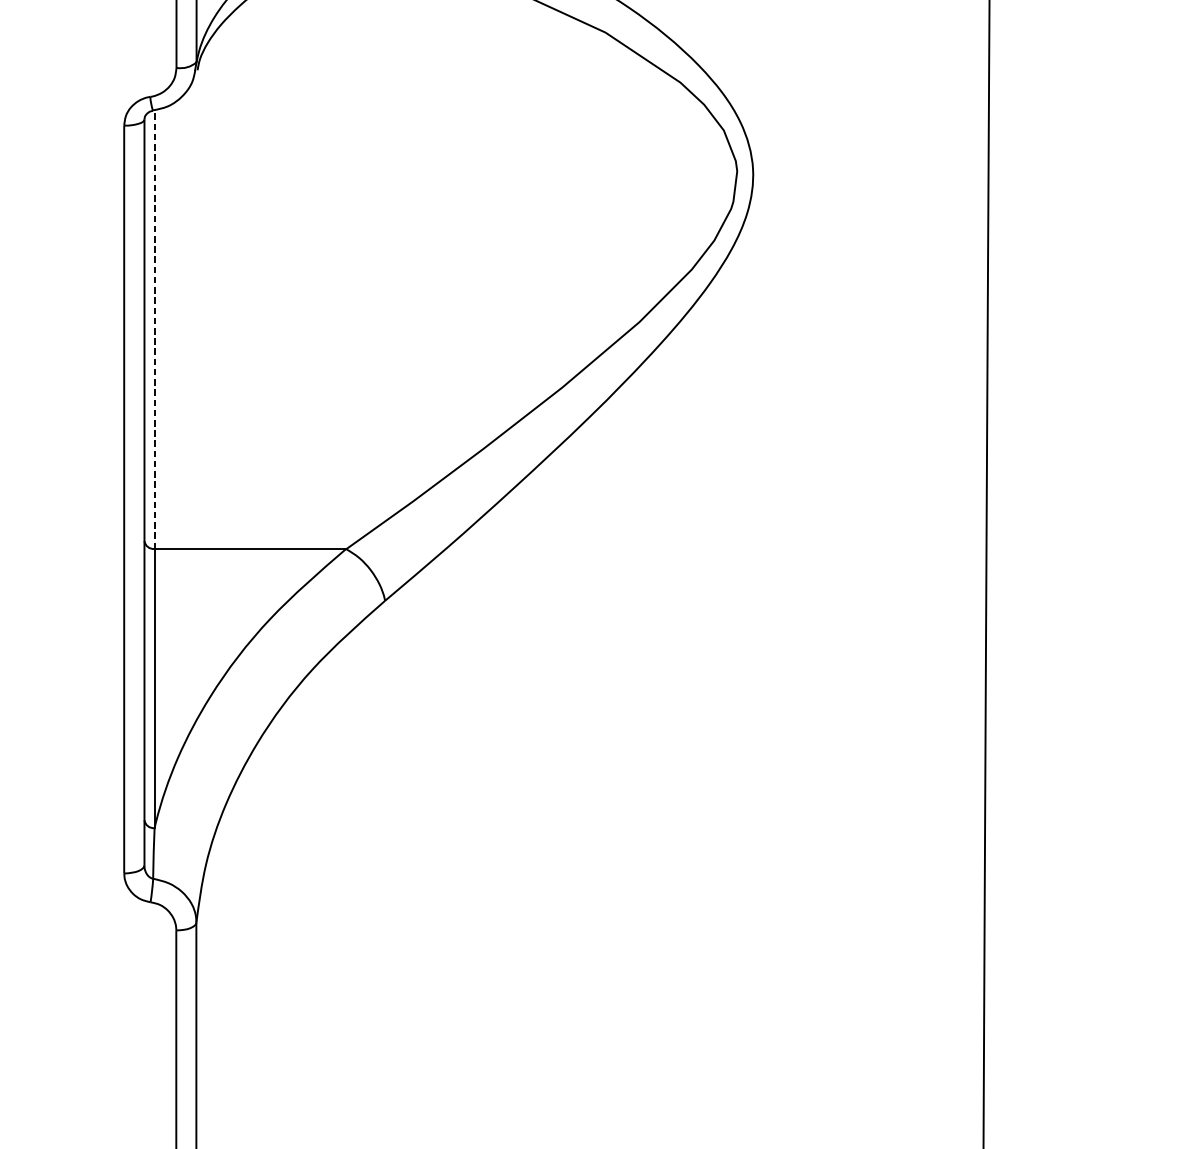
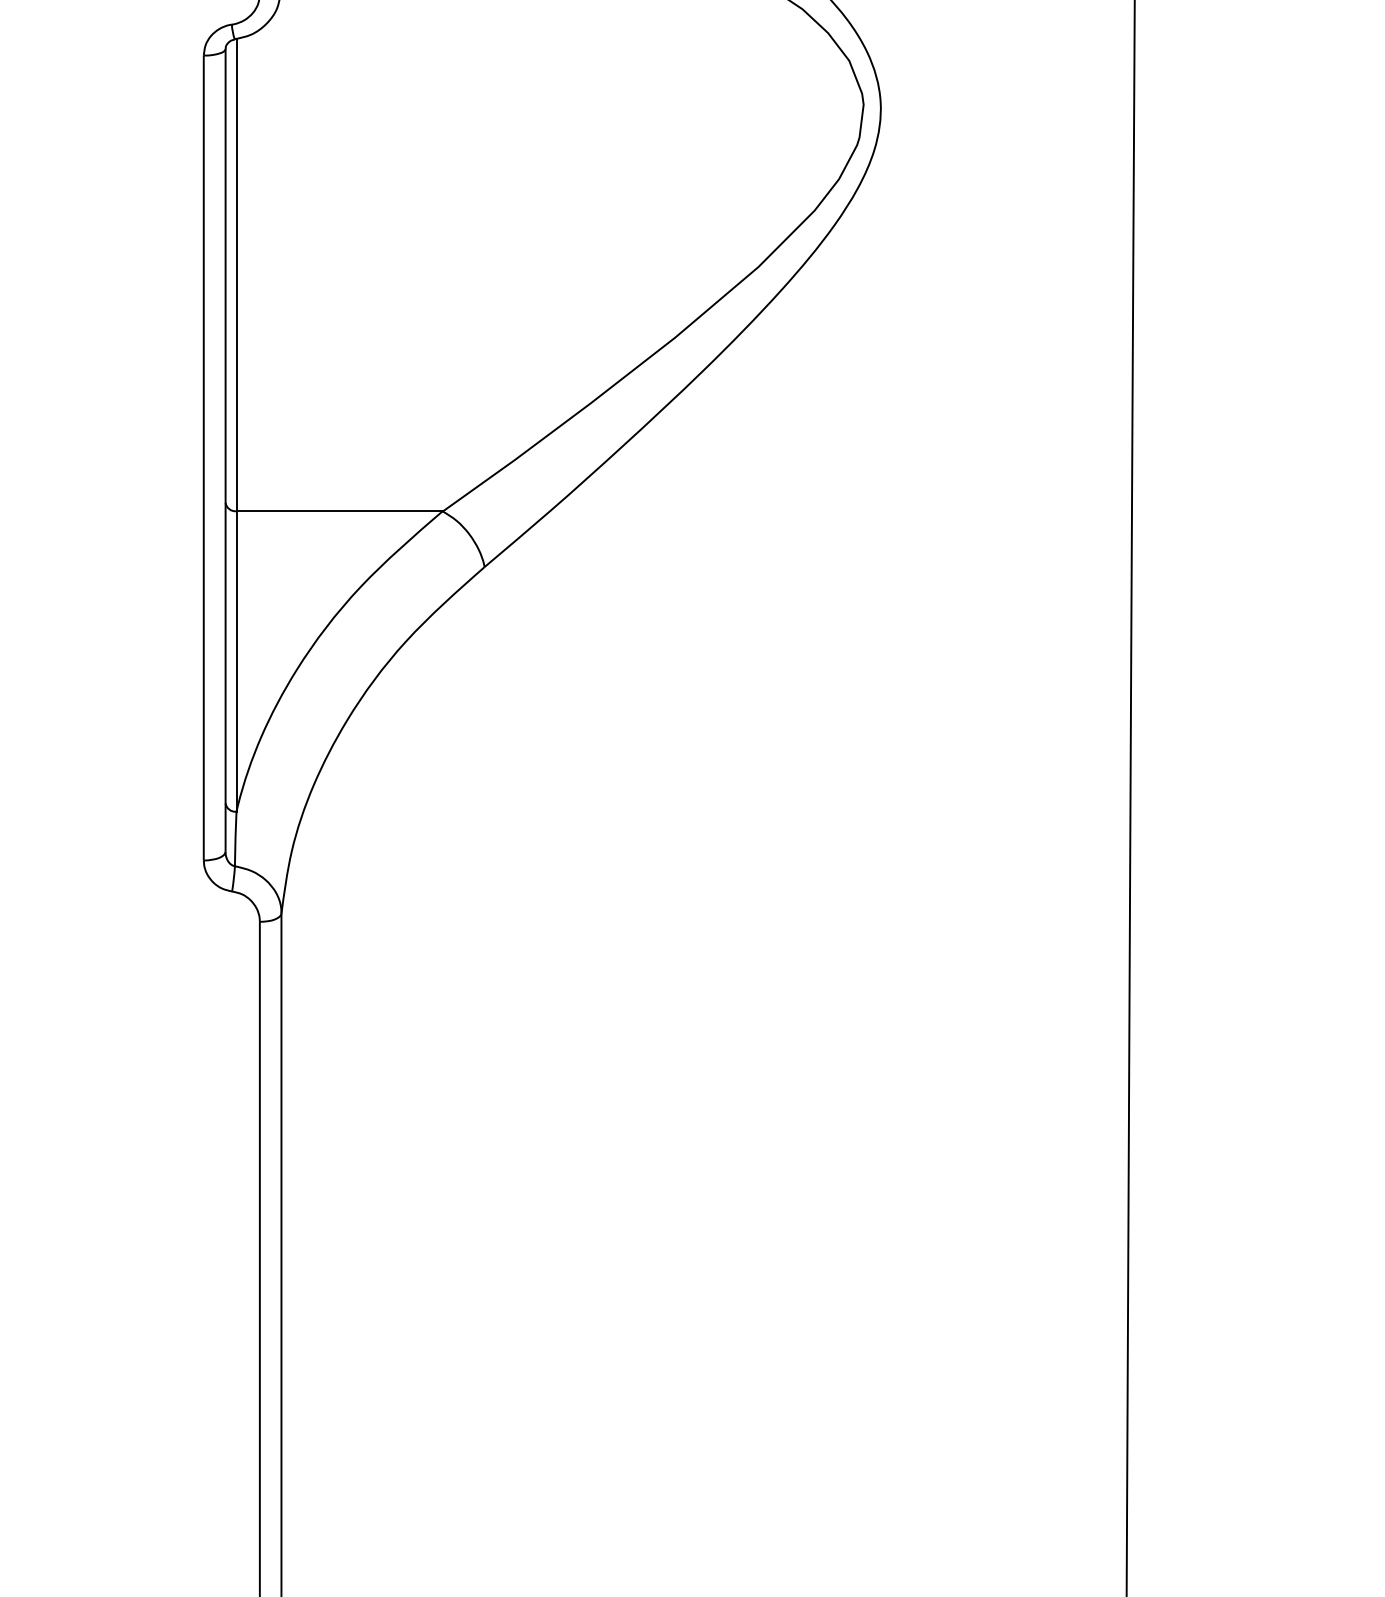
line: (154, 329) -> (236, 275), dashed -> solid

